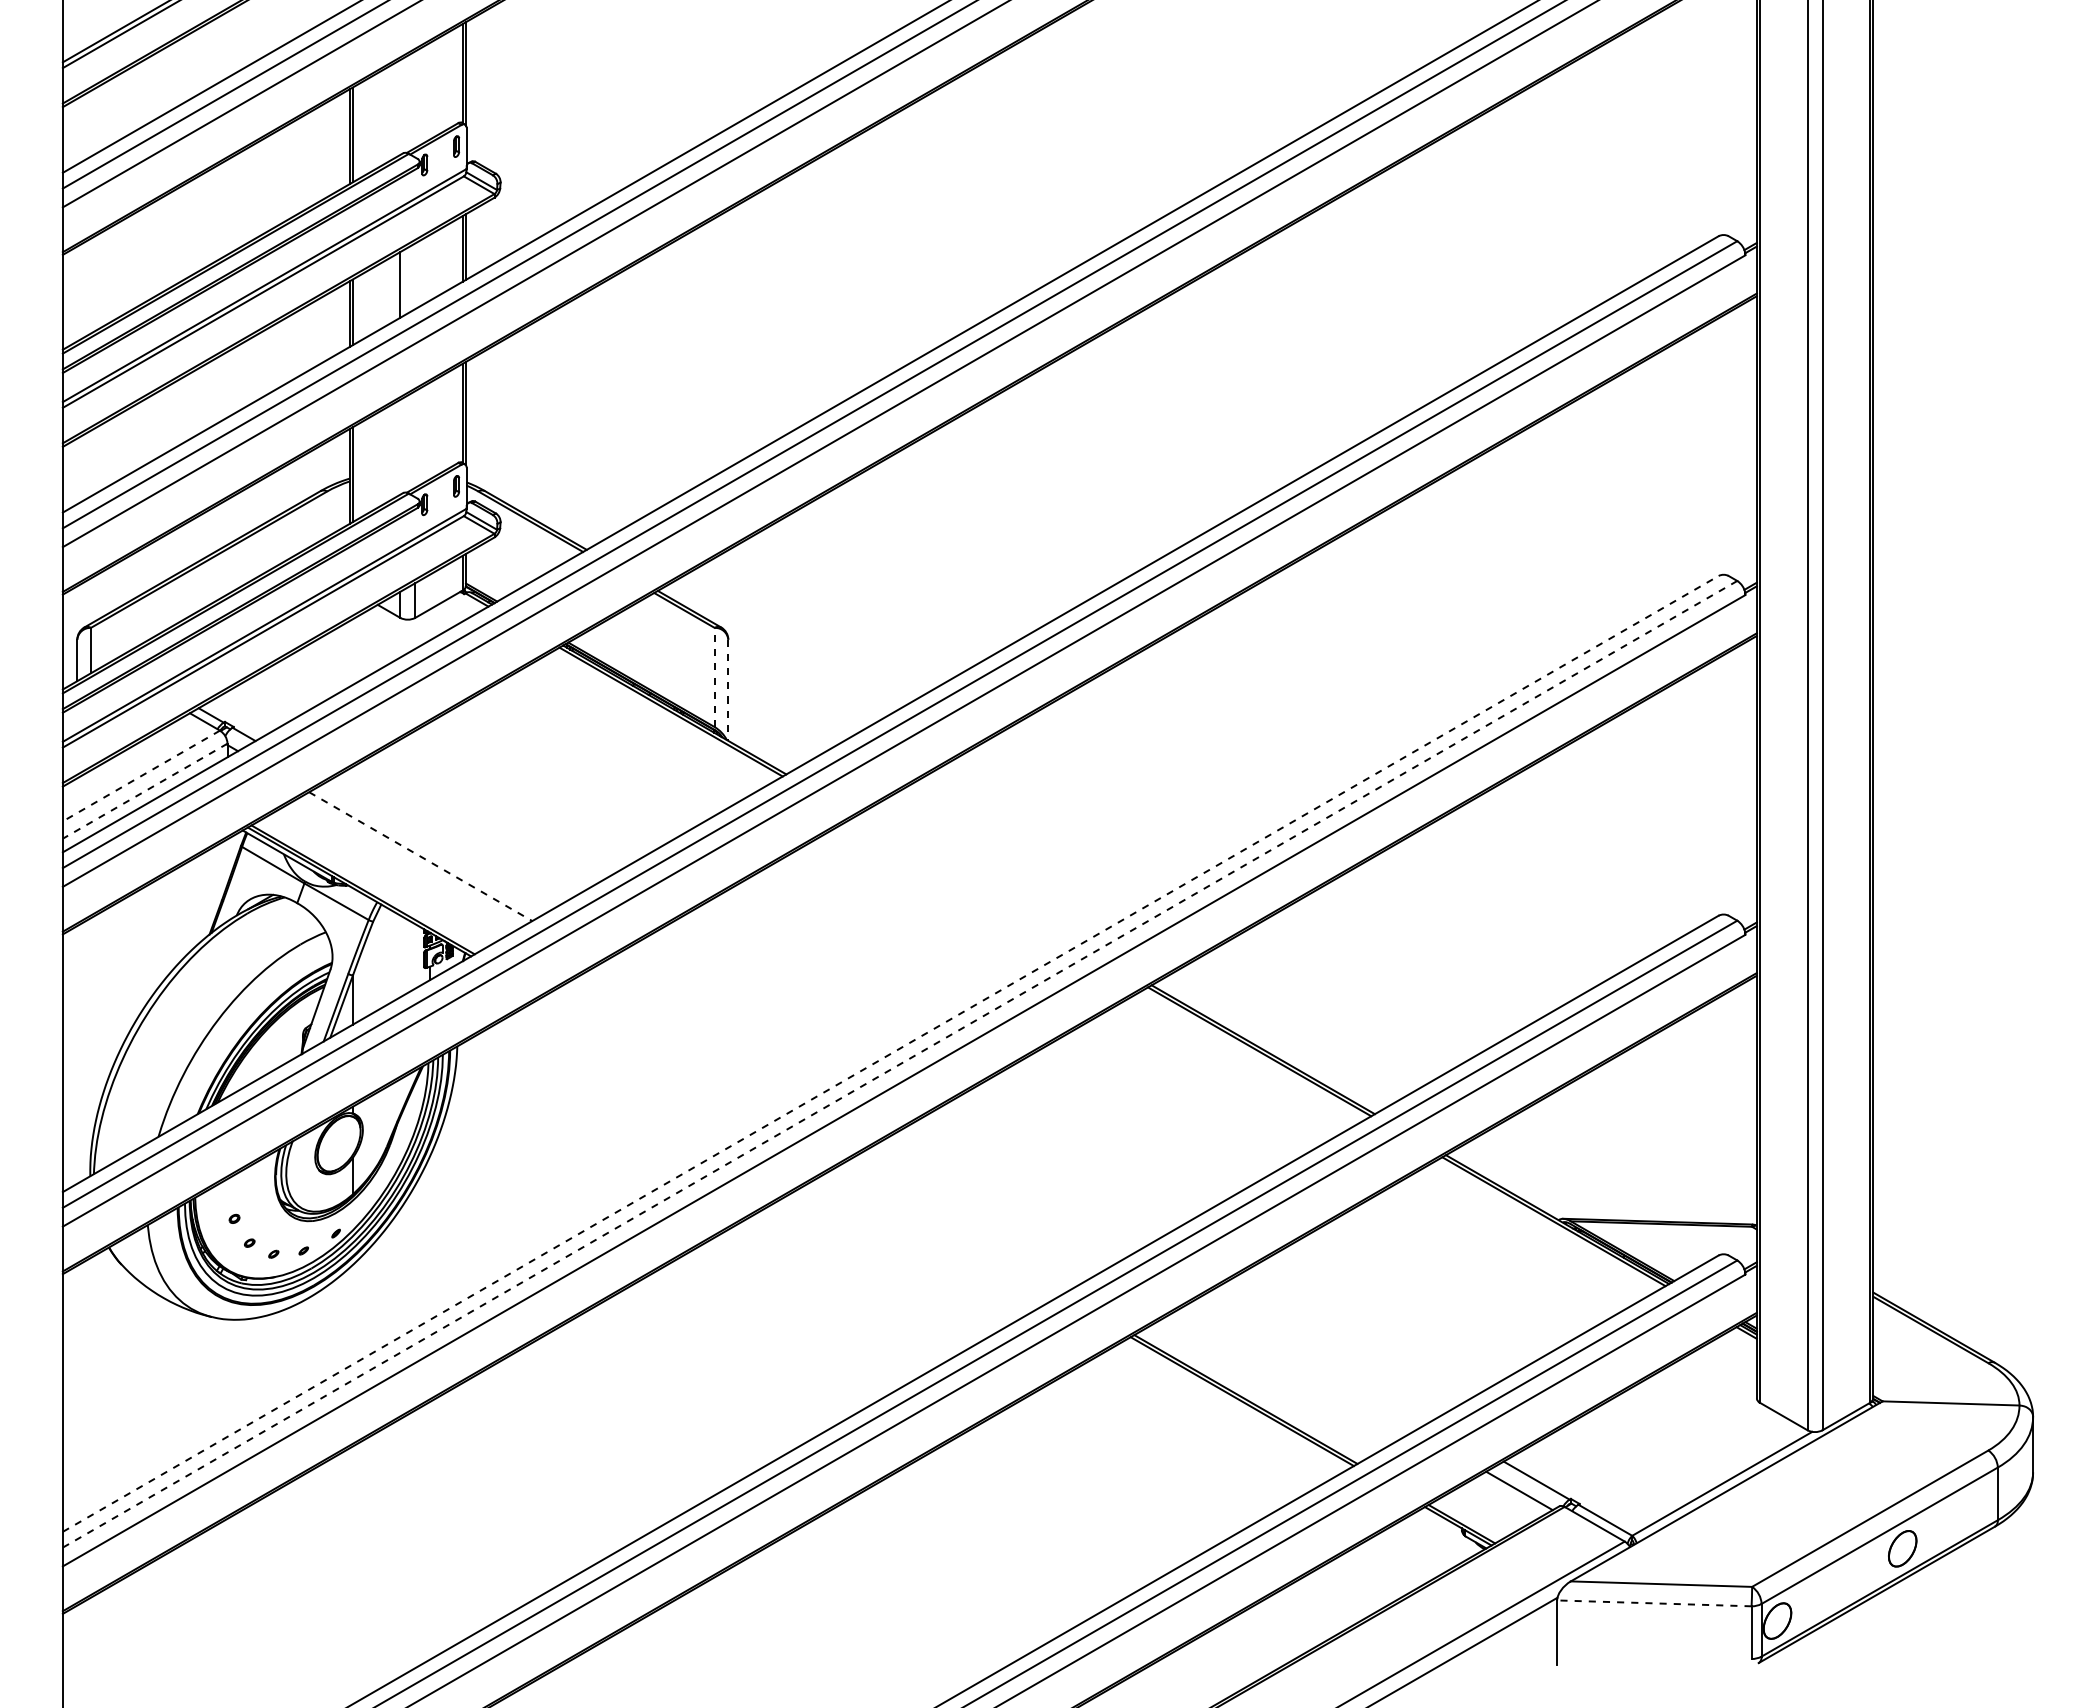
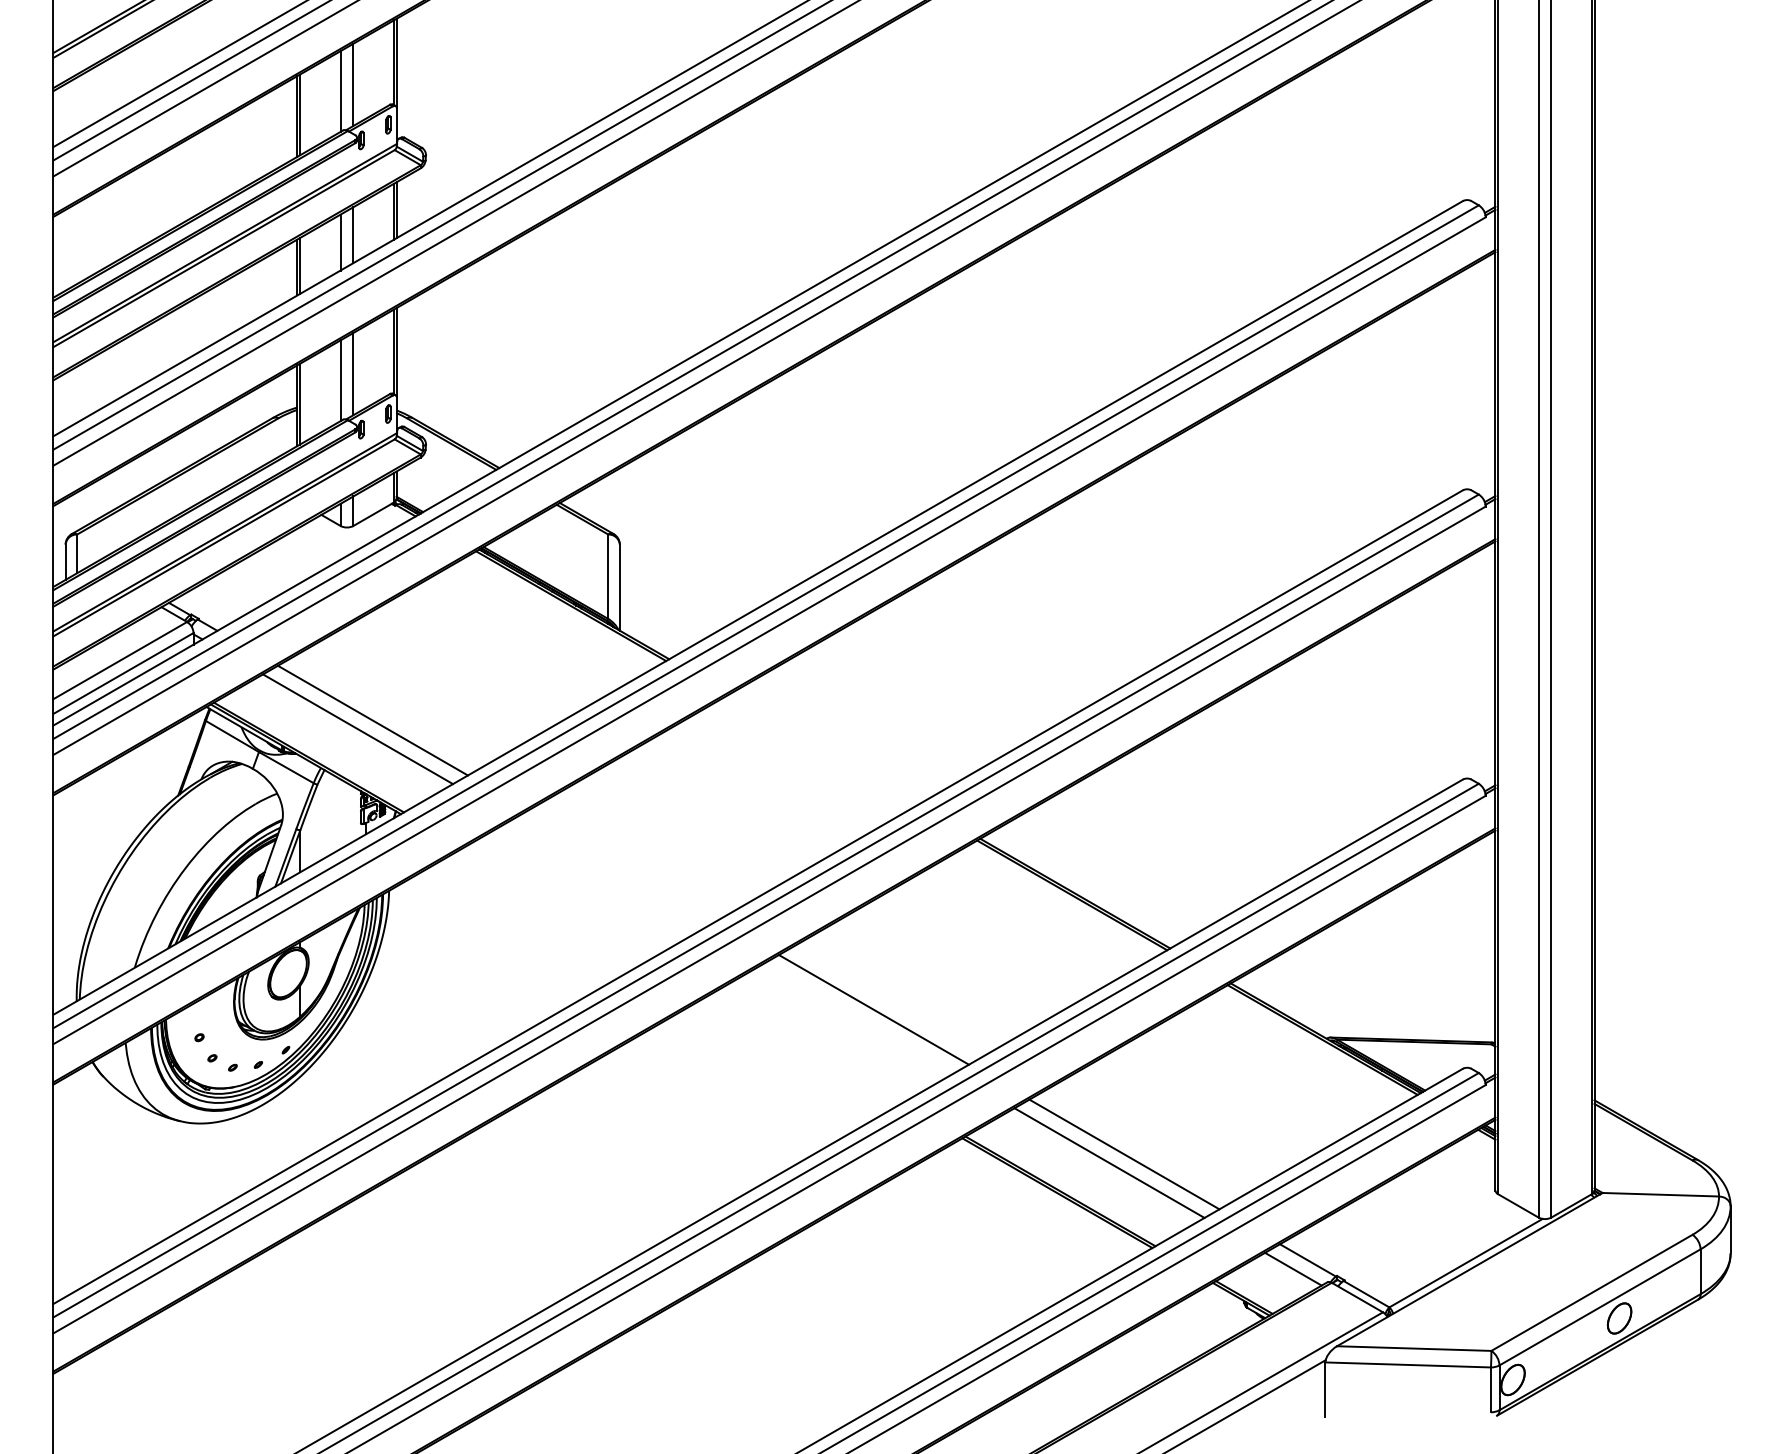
line: (415, 99) -> (353, 84), added
line: (400, 107) -> (340, 91), added
line: (415, 276) -> (353, 235), added
line: (415, 439) -> (353, 374), added
line: (400, 446) -> (340, 380), added
line: (714, 677) -> (608, 576), dashed -> solid
line: (728, 690) -> (620, 587), dashed -> solid
line: (141, 776) -> (120, 661), dashed -> solid
line: (144, 791) -> (122, 673), dashed -> solid
line: (437, 846) -> (372, 720), added
line: (420, 856) -> (357, 729), dashed -> solid
line: (890, 1053) -> (757, 896), dashed -> solid
line: (900, 1064) -> (766, 906), dashed -> solid
line: (1026, 1185) -> (873, 1009), added
line: (1320, 1355) -> (1123, 1153), added
line: (1303, 1365) -> (1109, 1162), added
line: (1653, 1603) -> (1407, 1365), dashed -> solid

